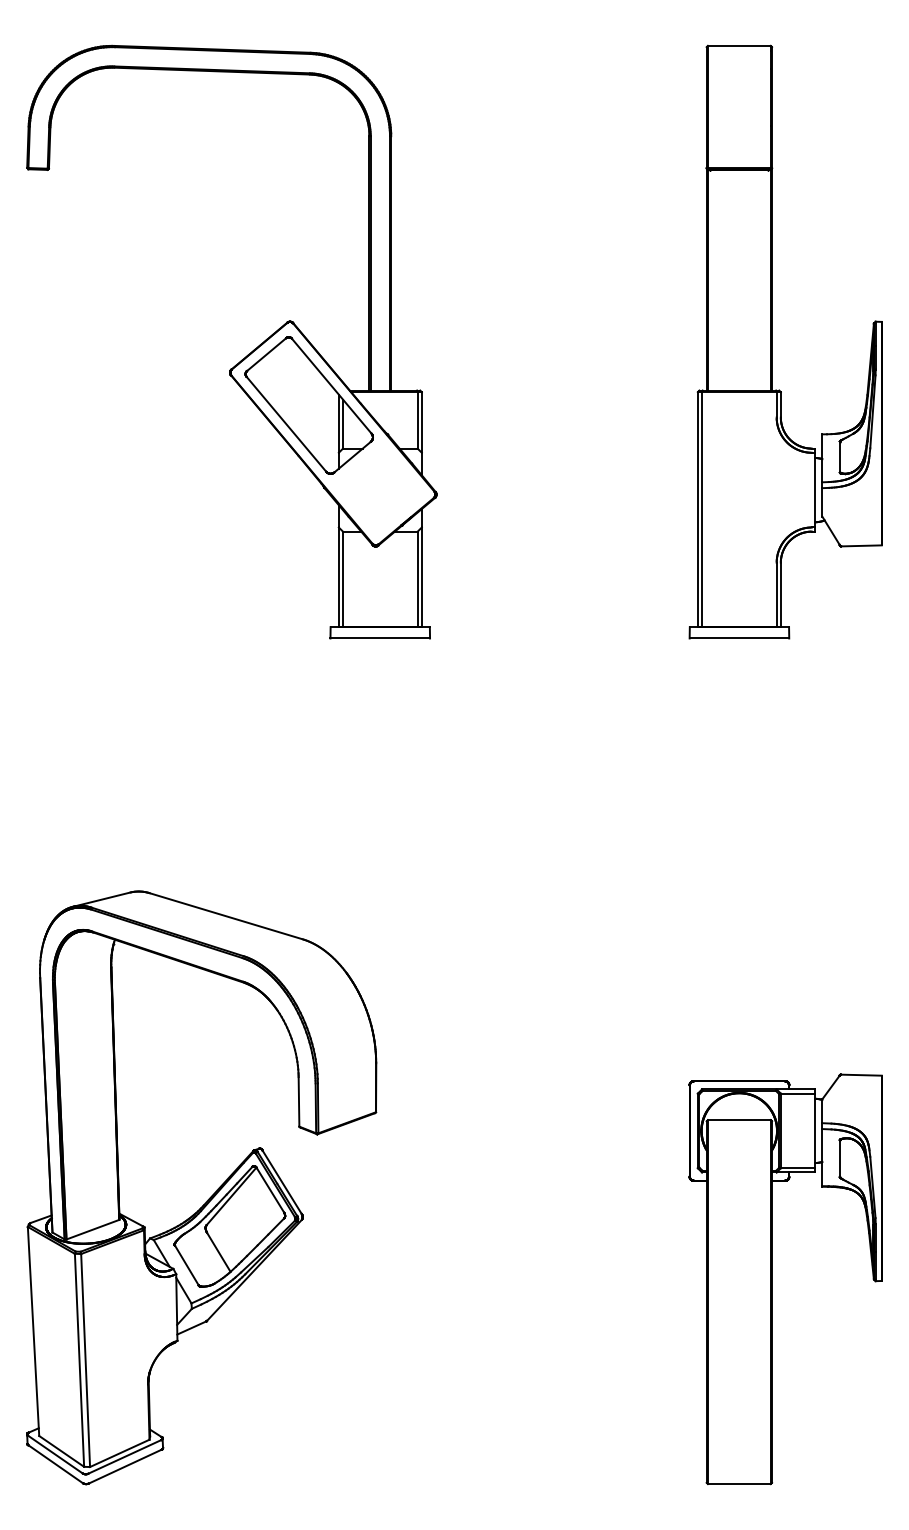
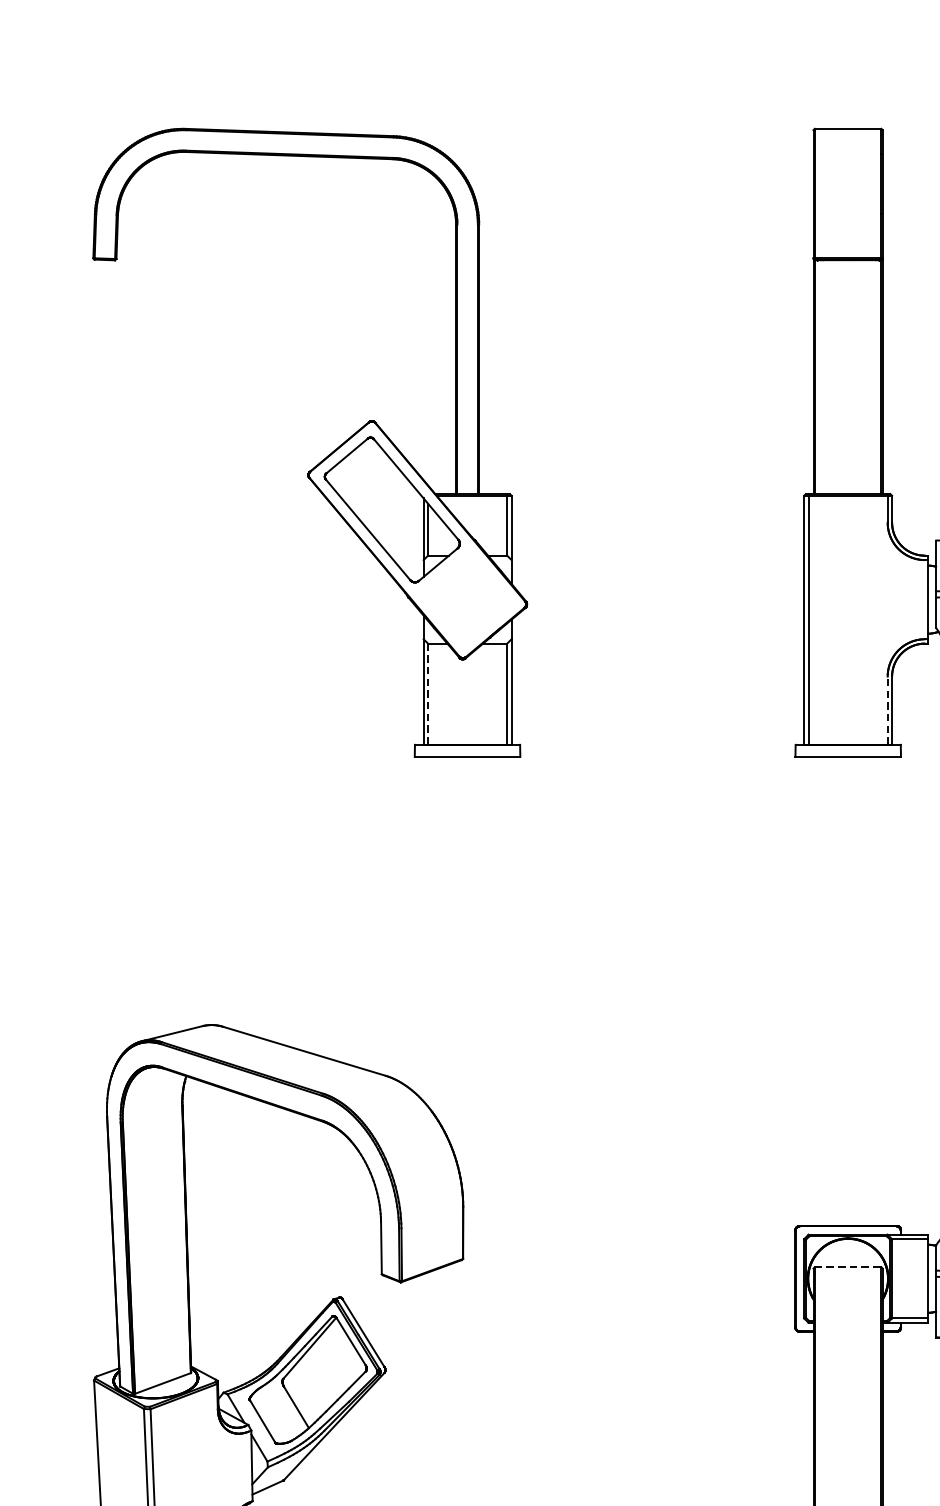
line: (343, 579) -> (428, 694), solid -> dashed
line: (776, 594) -> (887, 710), solid -> dashed
line: (739, 1120) -> (848, 1267), solid -> dashed

